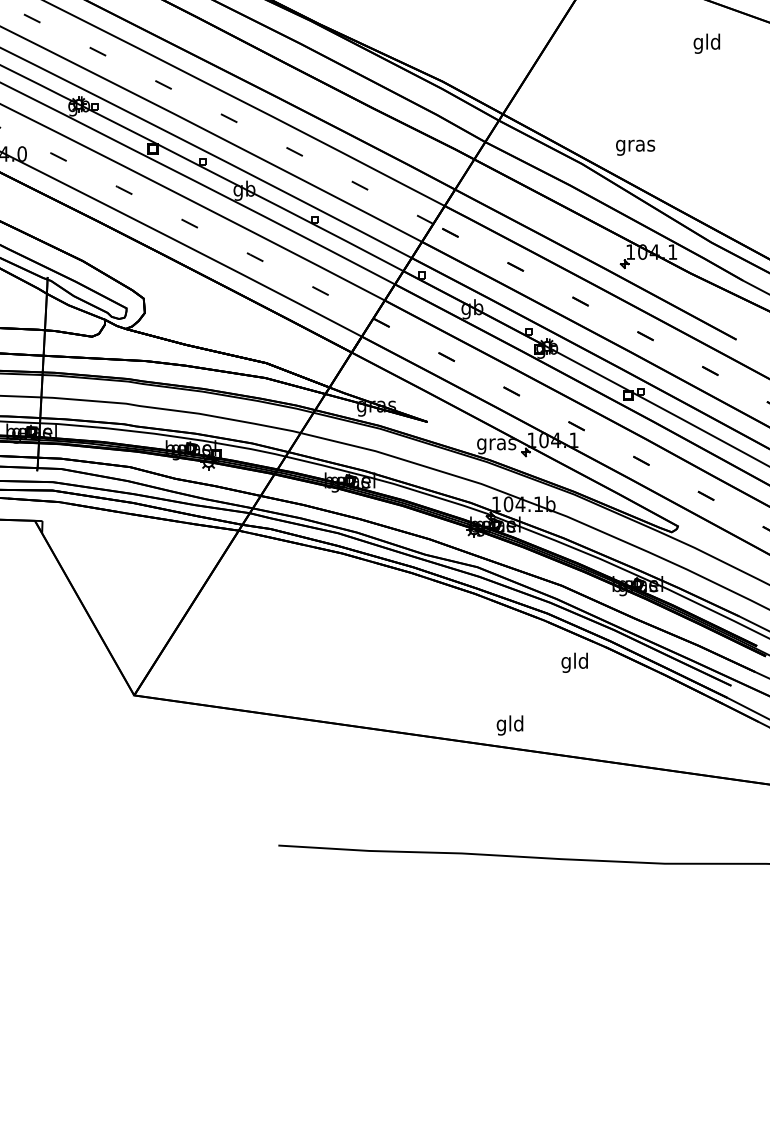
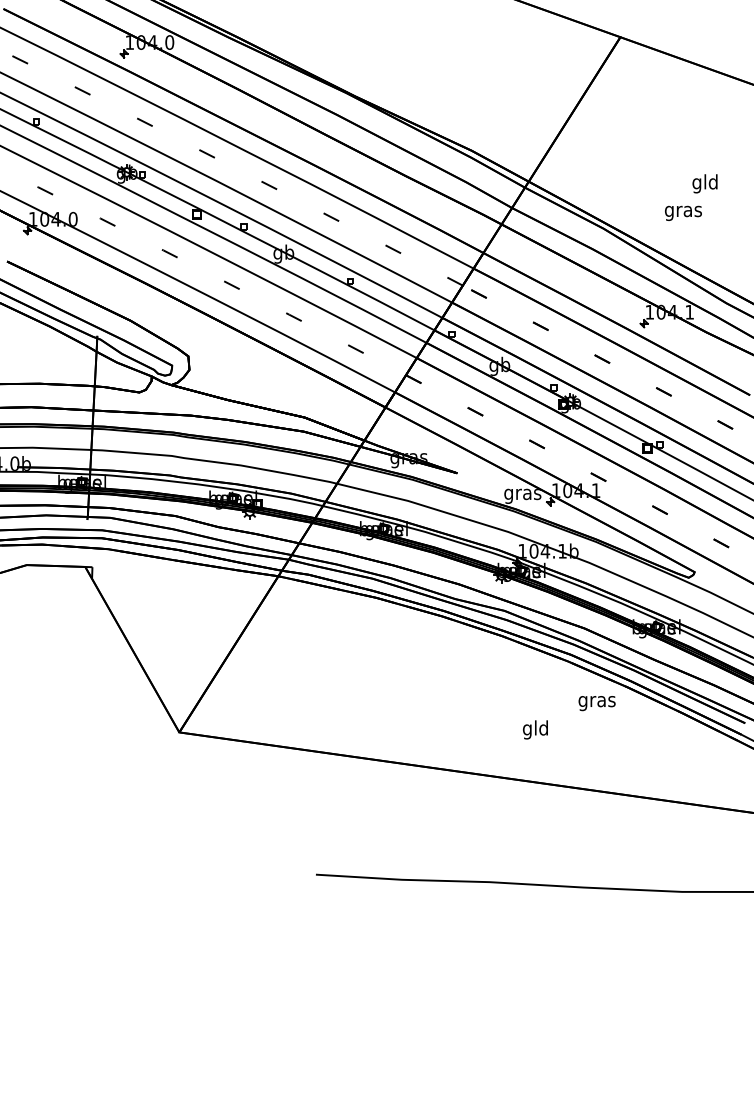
text: (706, 43) -> (704, 183), moved
text: (635, 146) -> (683, 212), moved
text: (574, 662) -> (596, 701), gld -> gras
text: (510, 725) -> (535, 729), moved

